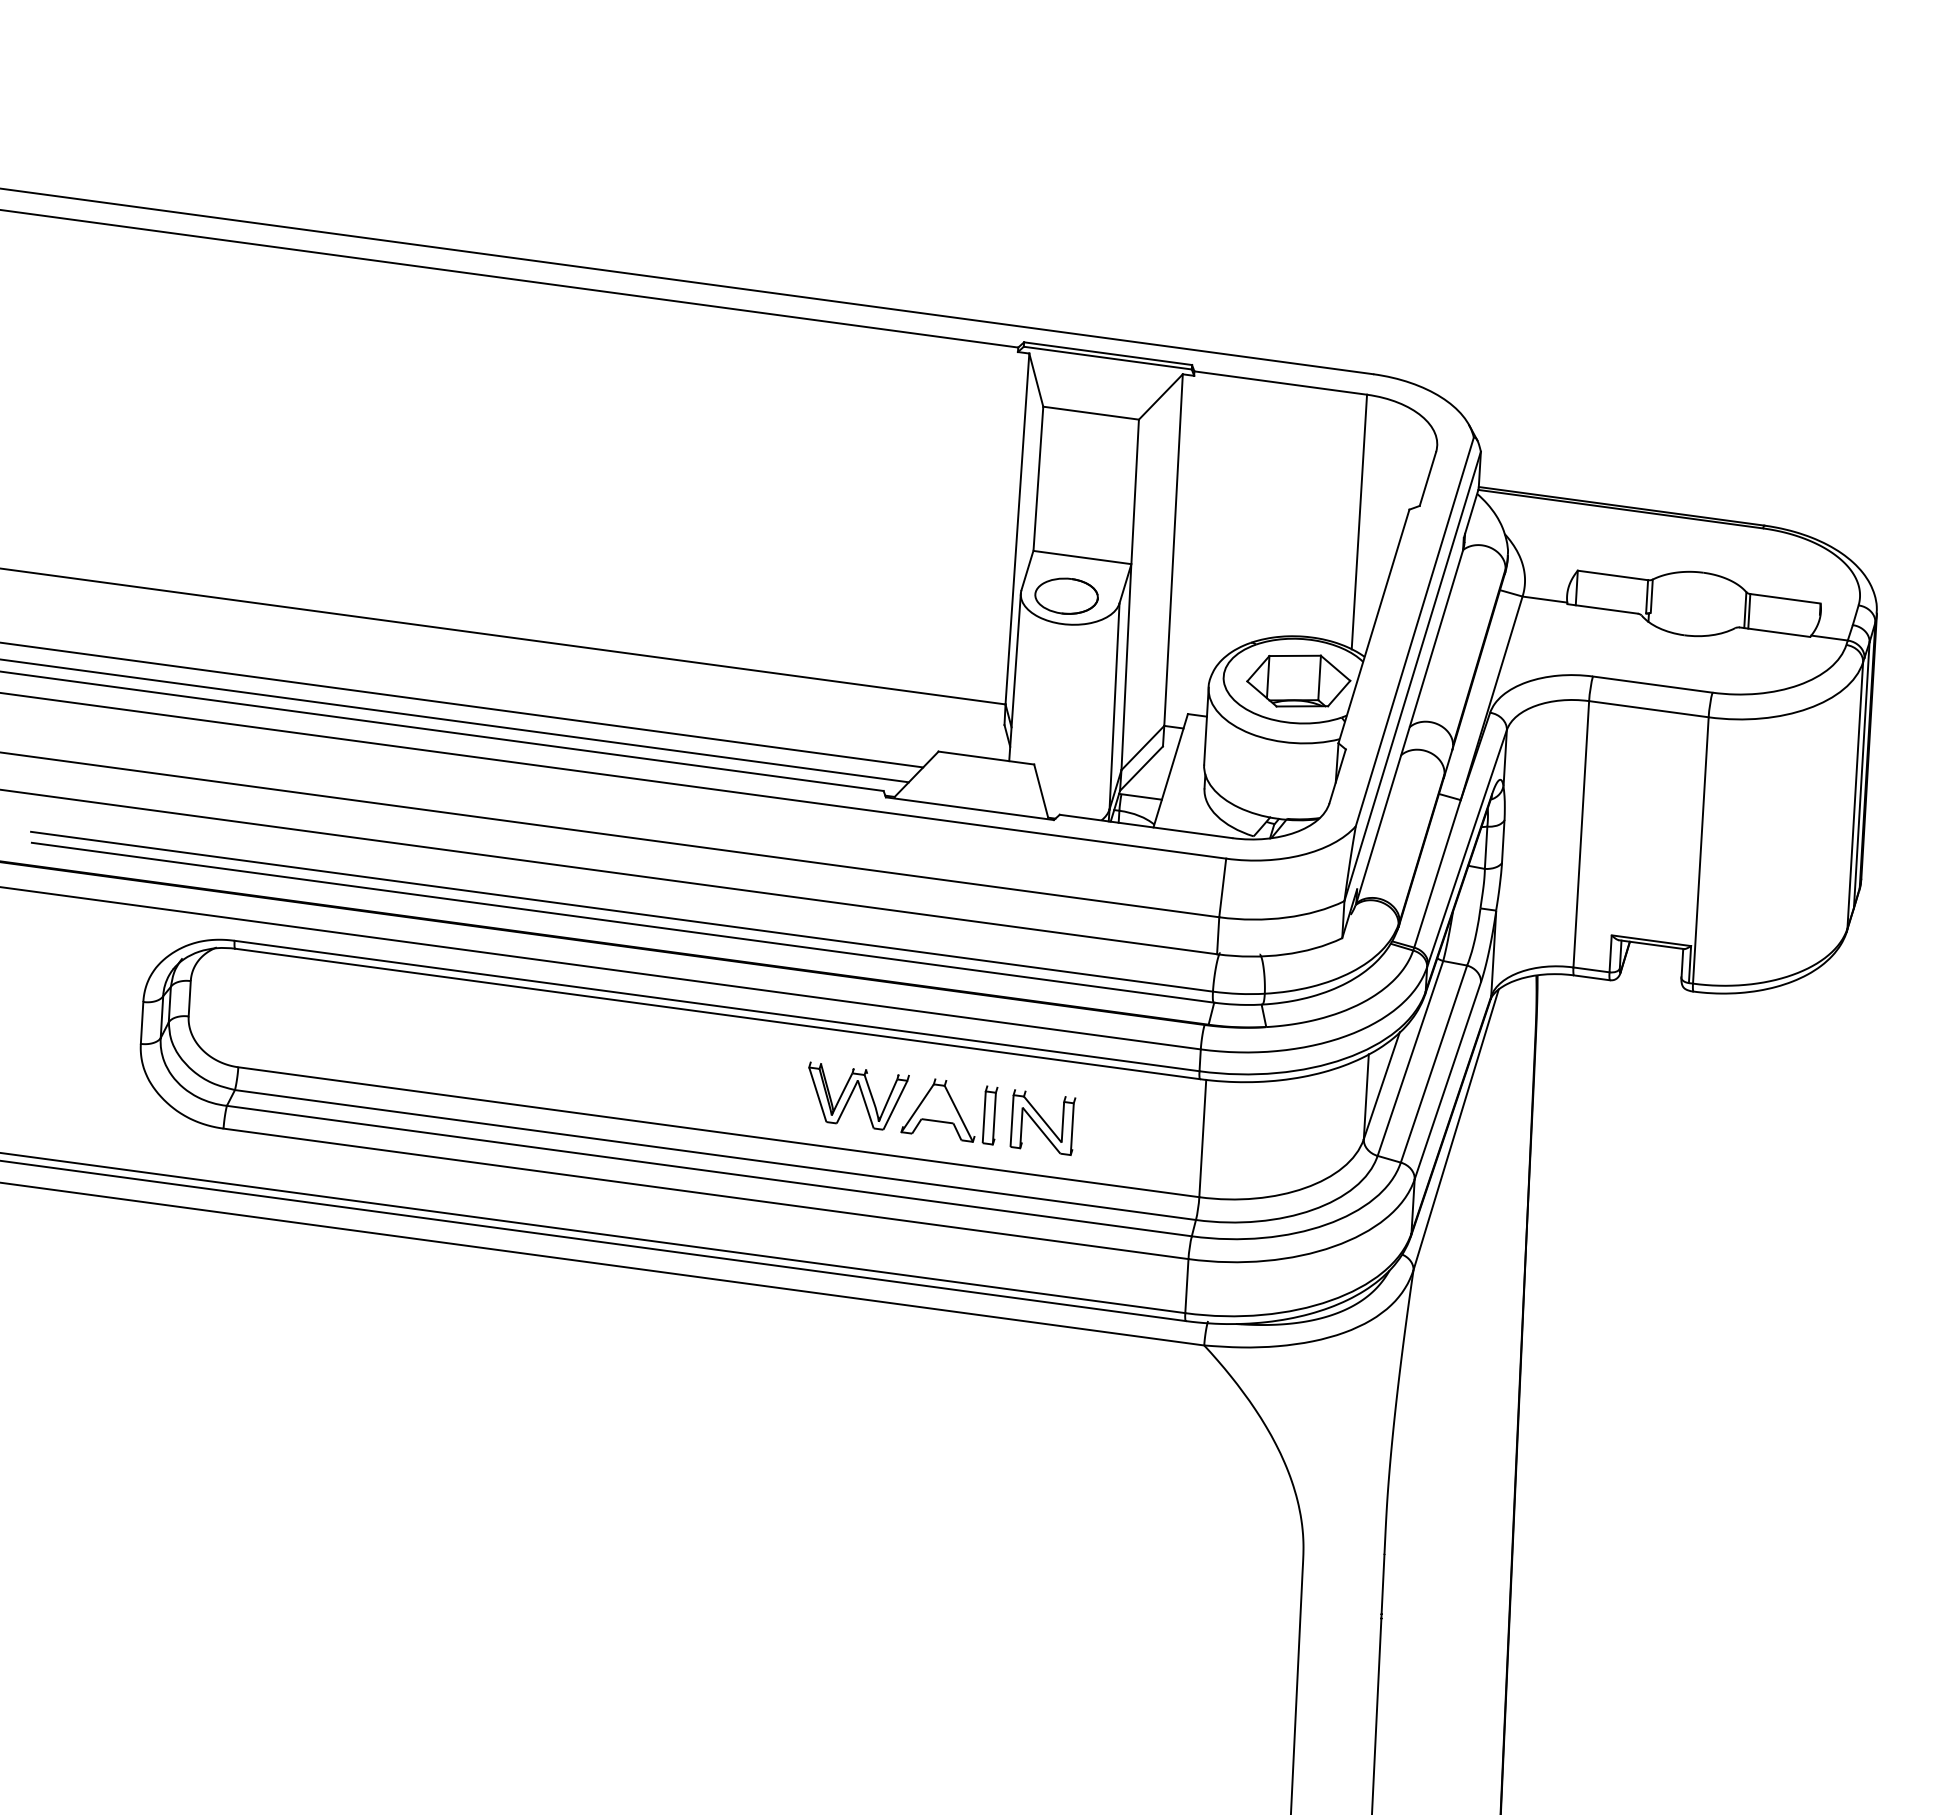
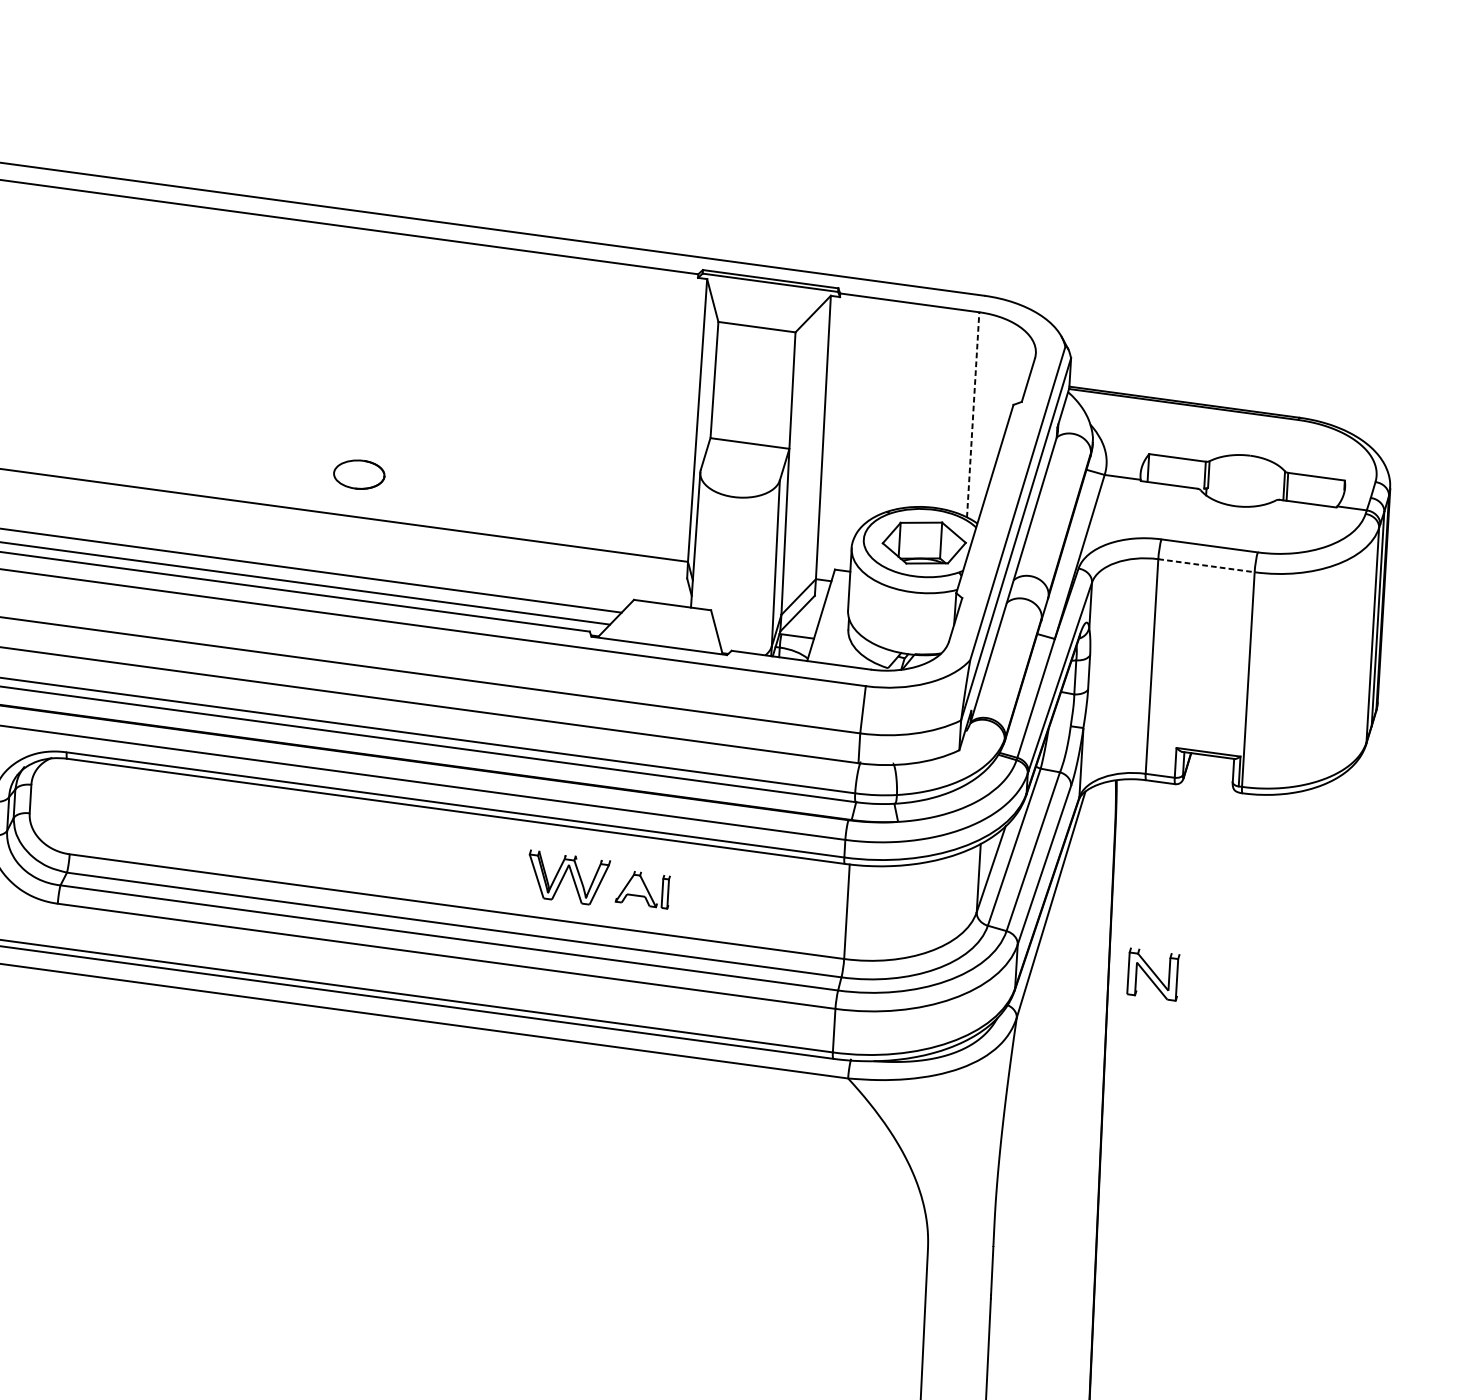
line: (1359, 522) -> (973, 415), solid -> dashed
part: (1066, 595) -> (359, 474), moved
line: (1649, 709) -> (1206, 565), solid -> dashed
part: (949, 1111) -> (642, 889), size x0.7
part: (1042, 1122) -> (1152, 974), moved

